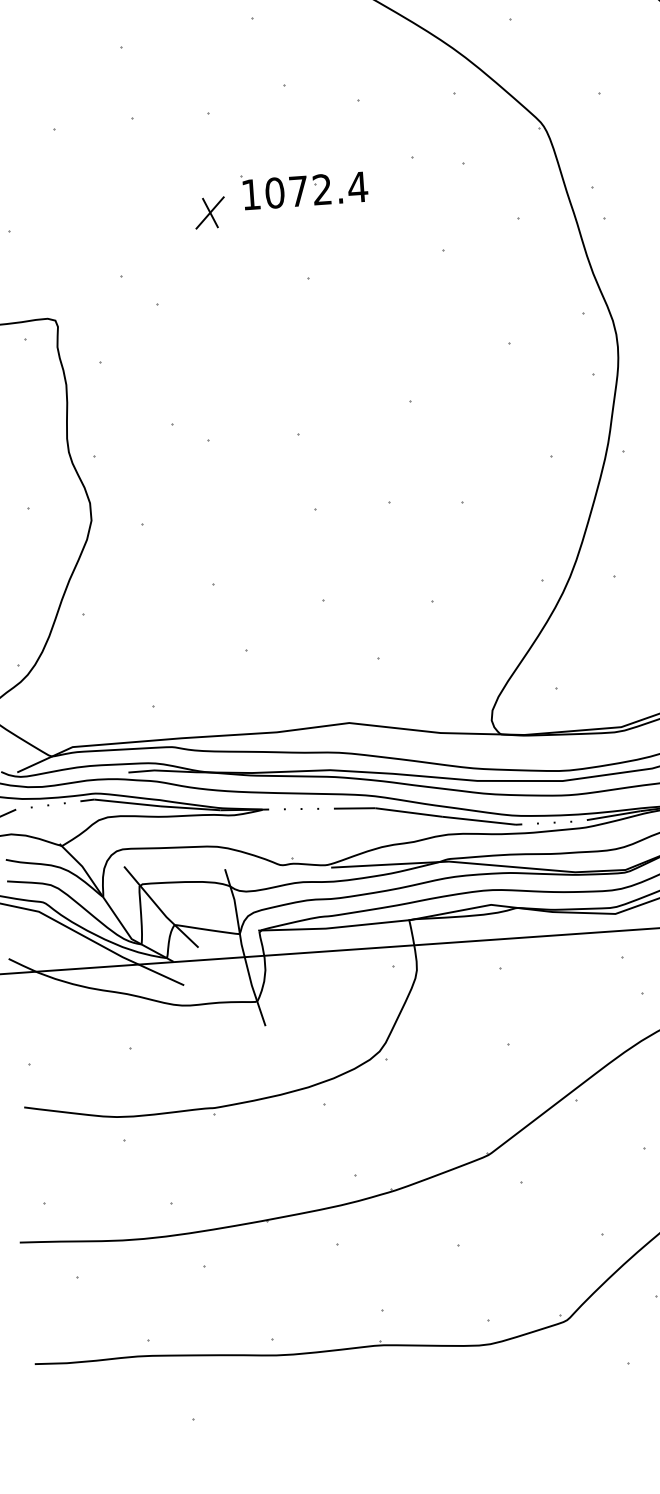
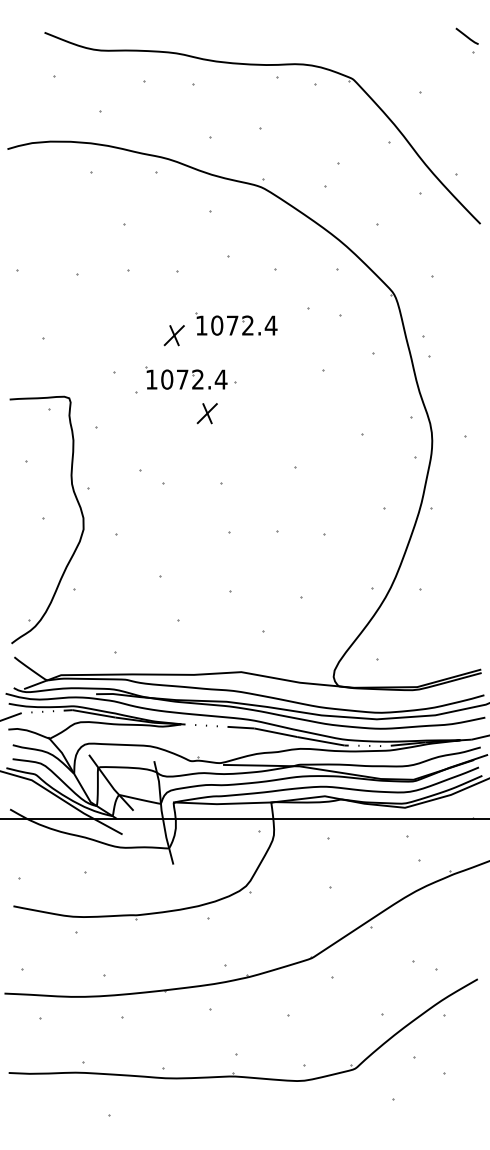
part: (233, 276) -> (186, 377), added
part: (267, 329) -> (206, 413), added

